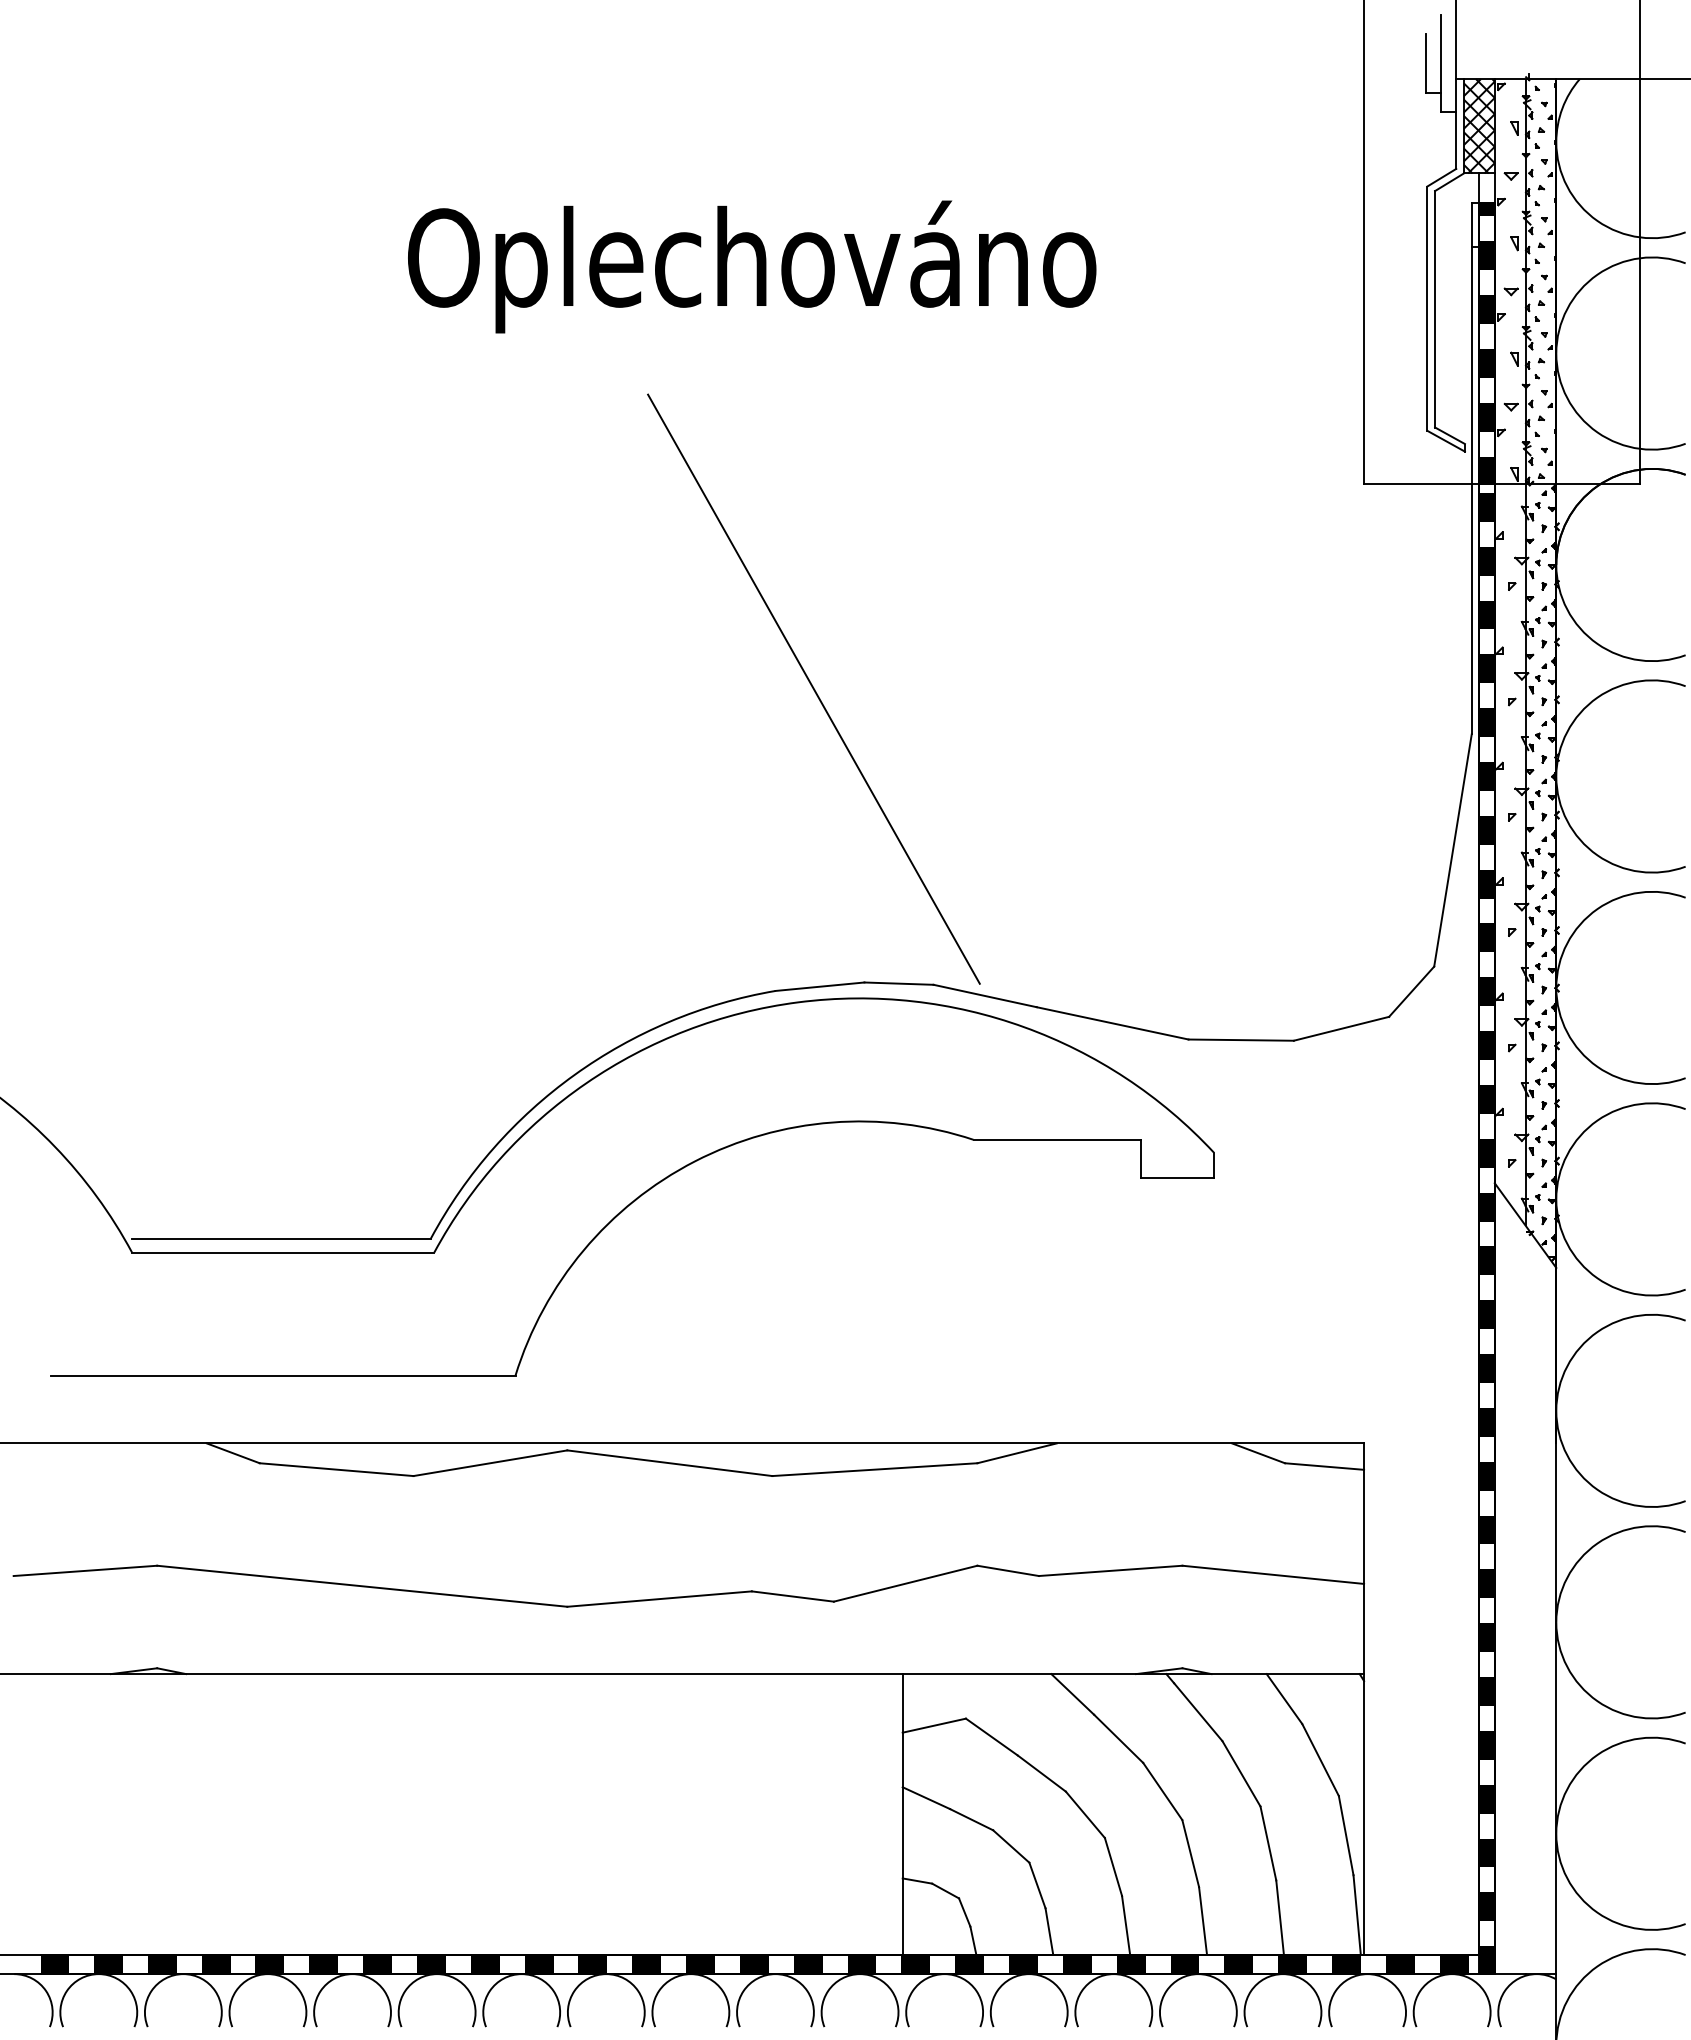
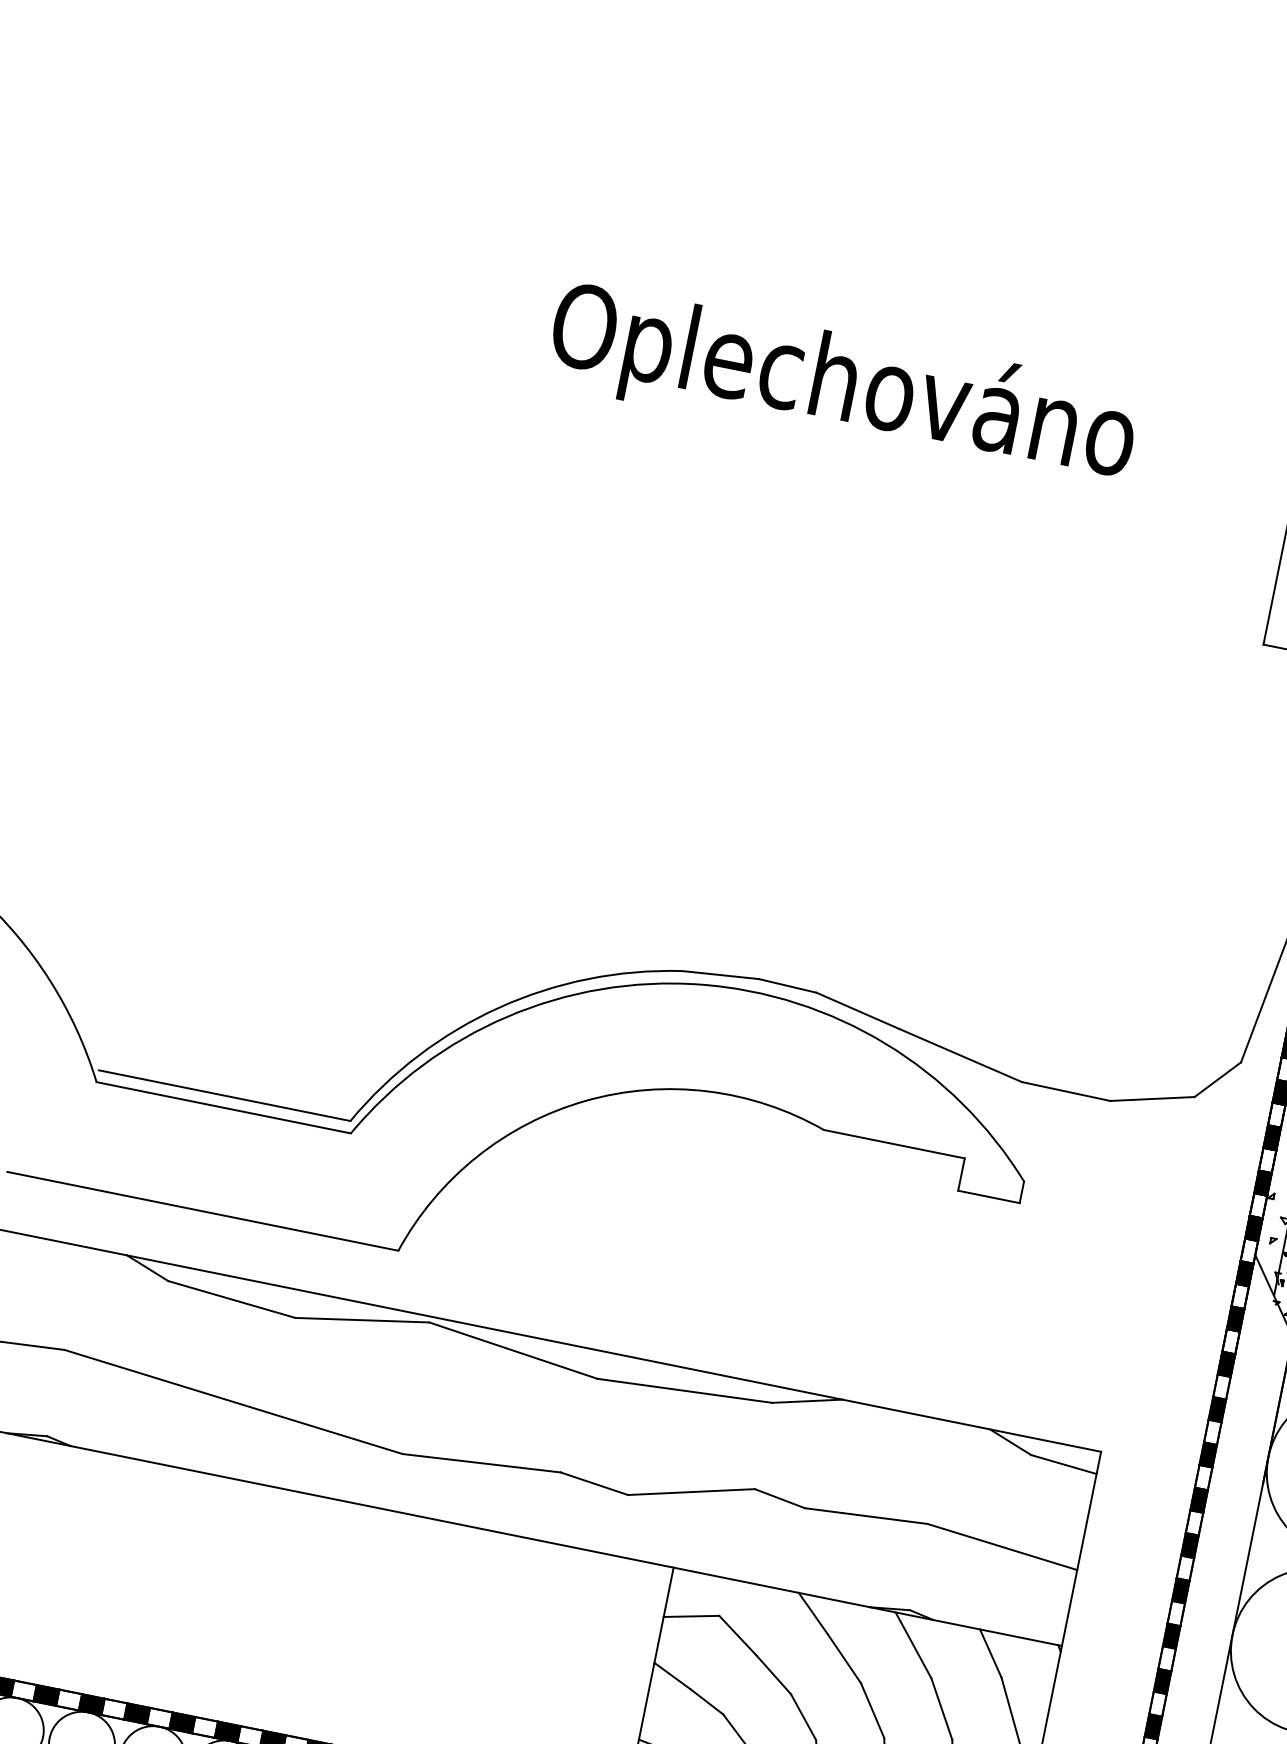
text: (752, 266) -> (843, 386), moved
line: (813, 688) -> (765, 722), removed

